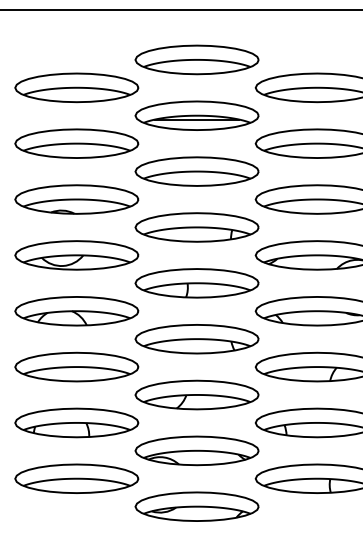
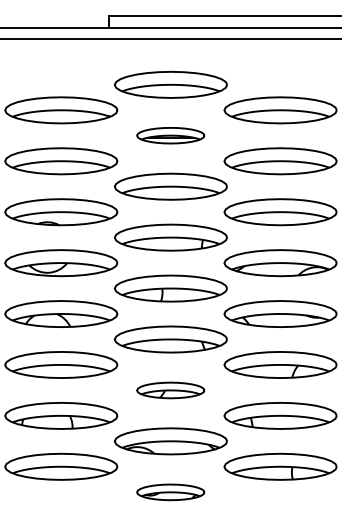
part: (196, 115) -> (170, 135), size x0.6
part: (196, 395) -> (170, 390), size x0.6
part: (196, 506) -> (170, 492), size x0.6

